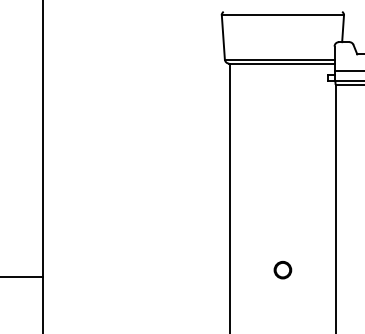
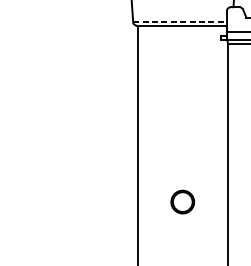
line: (279, 59) -> (179, 22), solid -> dashed
part: (282, 270) -> (182, 202), size x1.6

